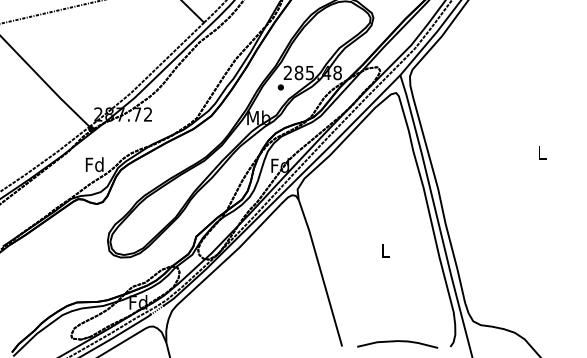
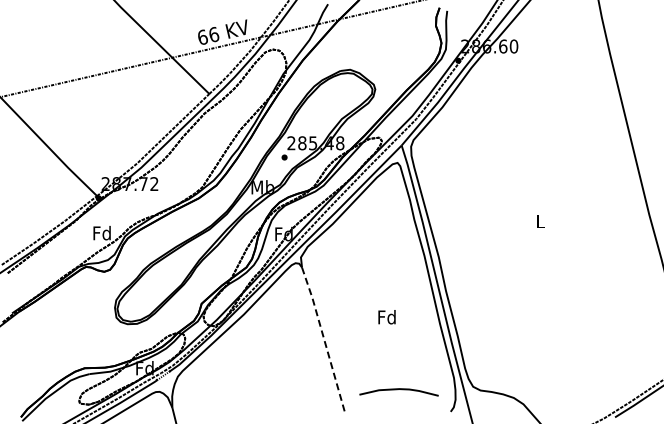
text: (384, 250) -> (386, 317), L -> Fd
line: (321, 272) -> (324, 338), solid -> dashed
curve: (396, 342) -> (397, 390), moved

